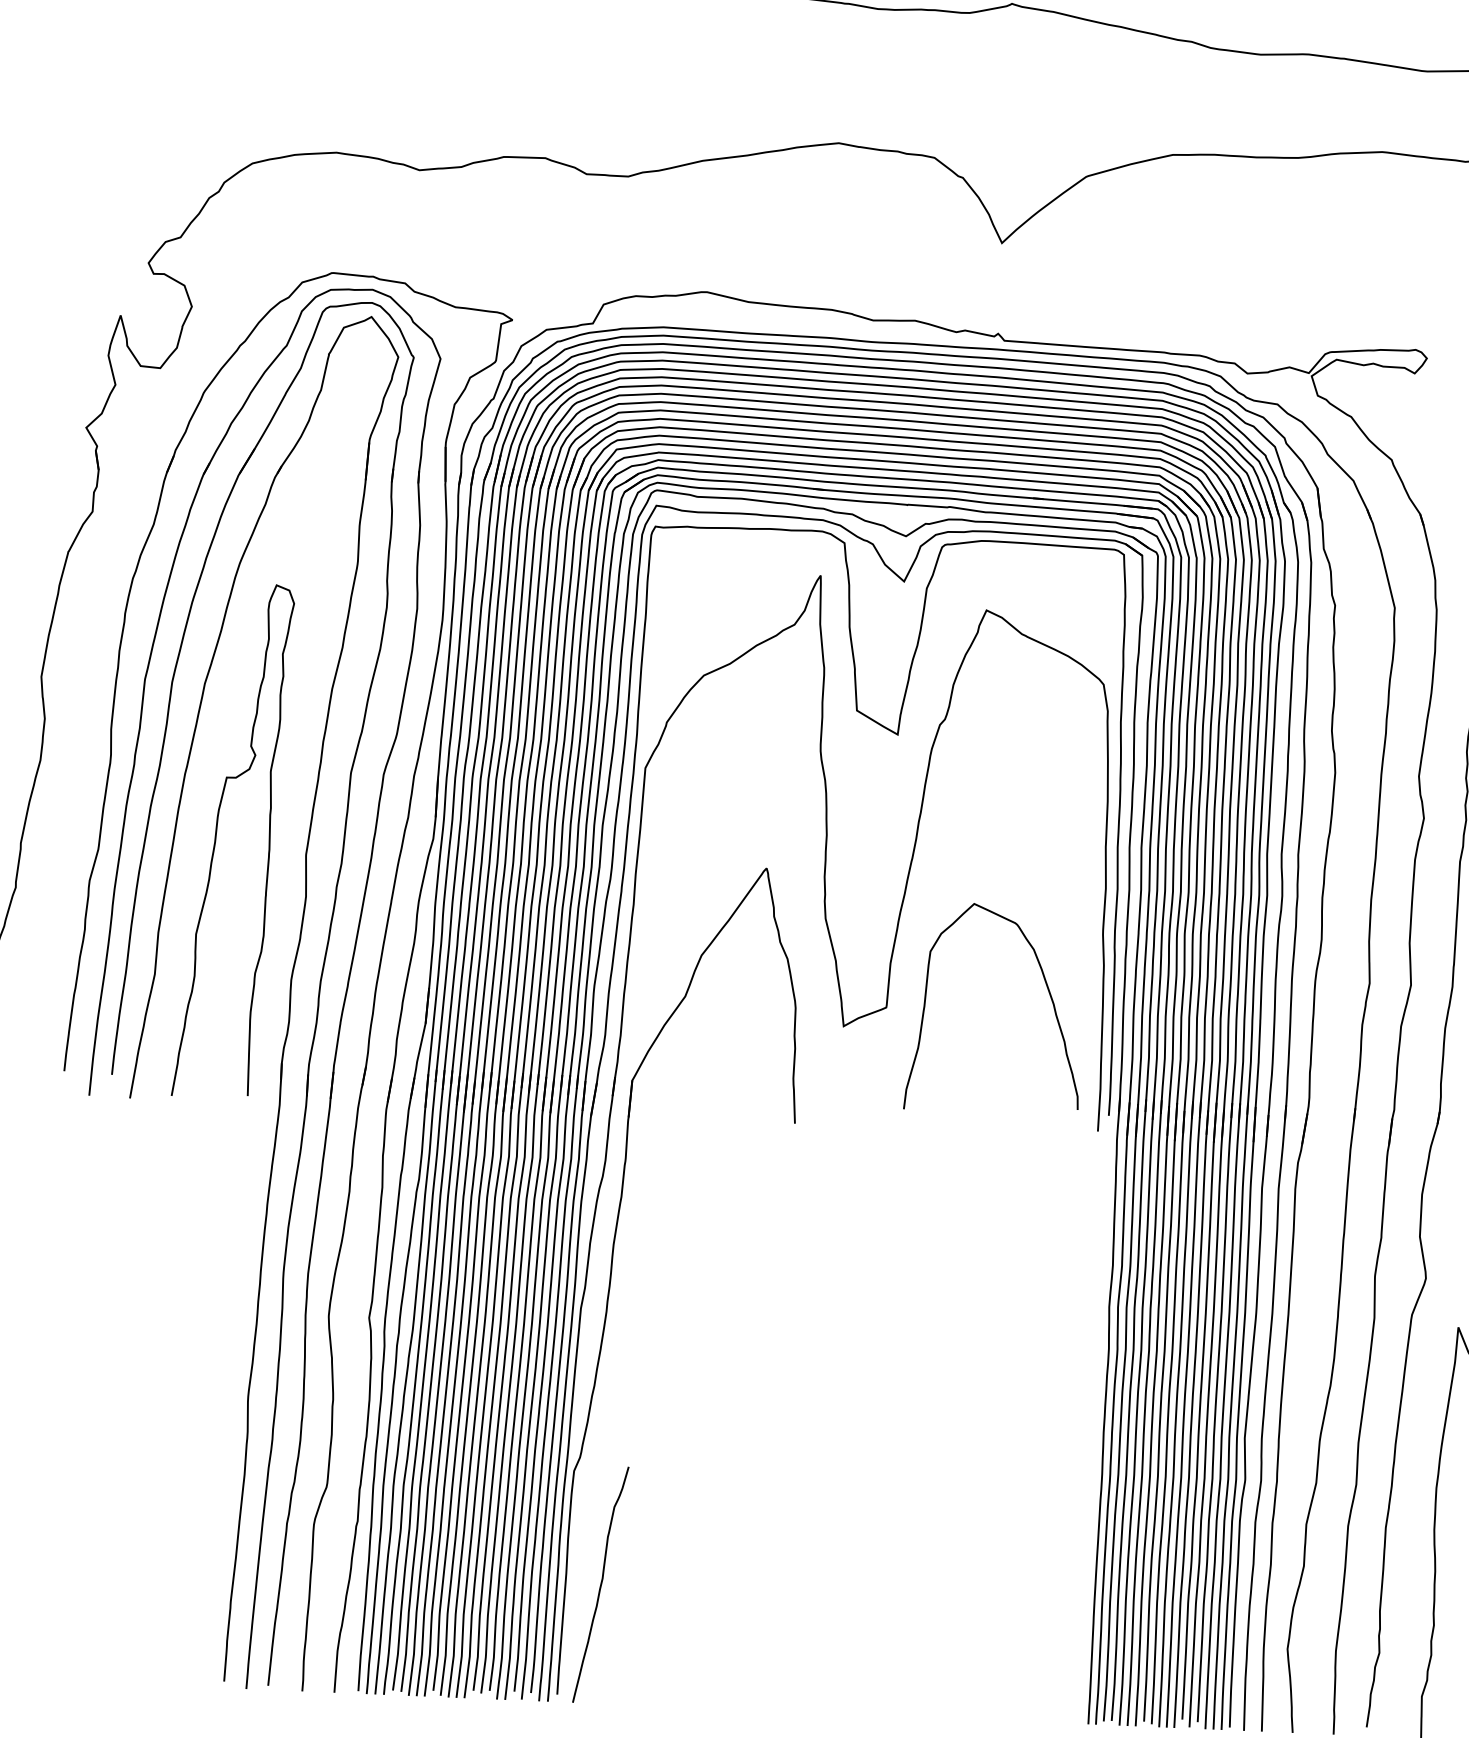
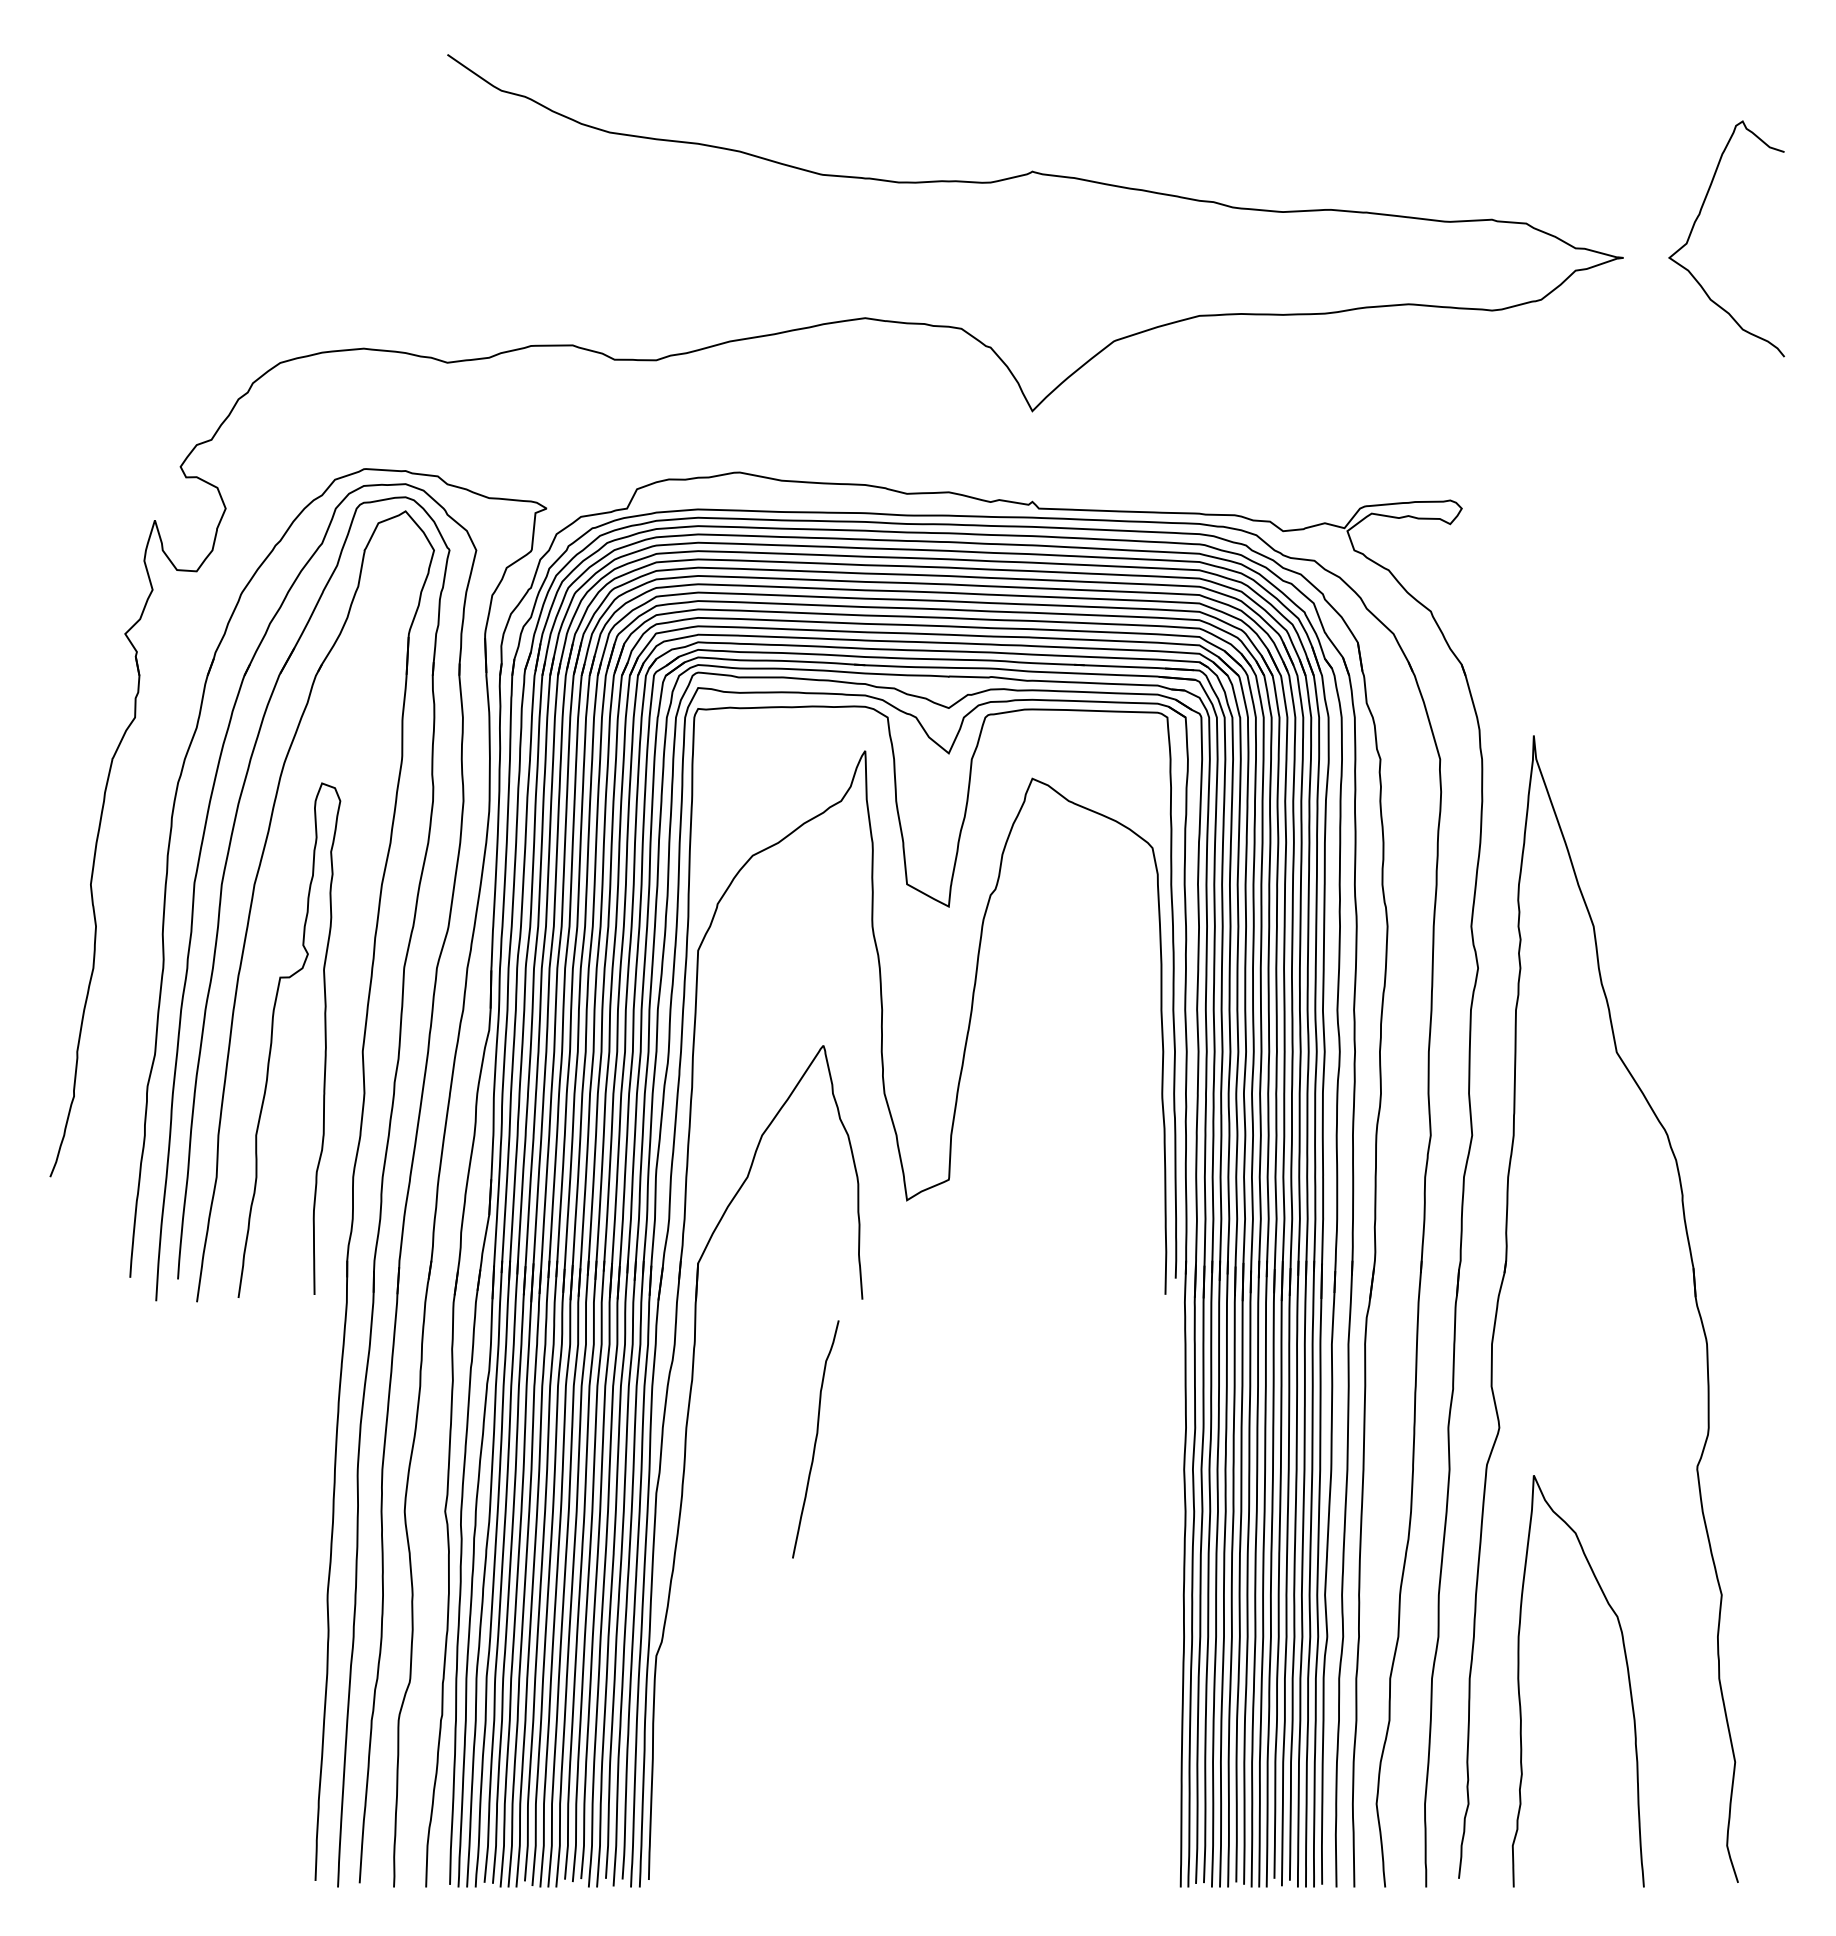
curve: (1047, 991) -> (1109, 1156), removed
curve: (600, 1584) -> (815, 1439), moved

